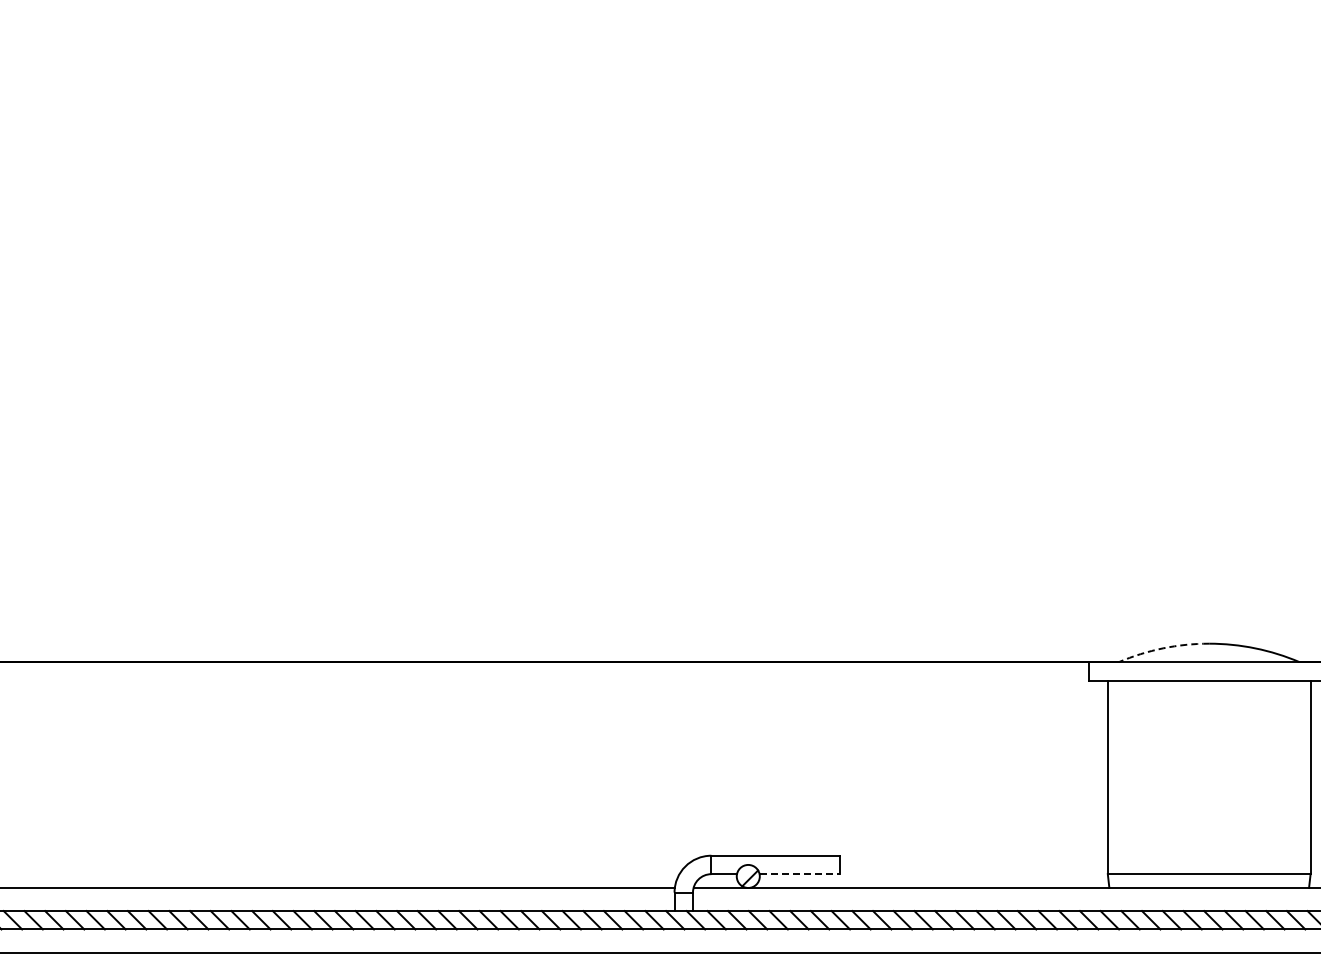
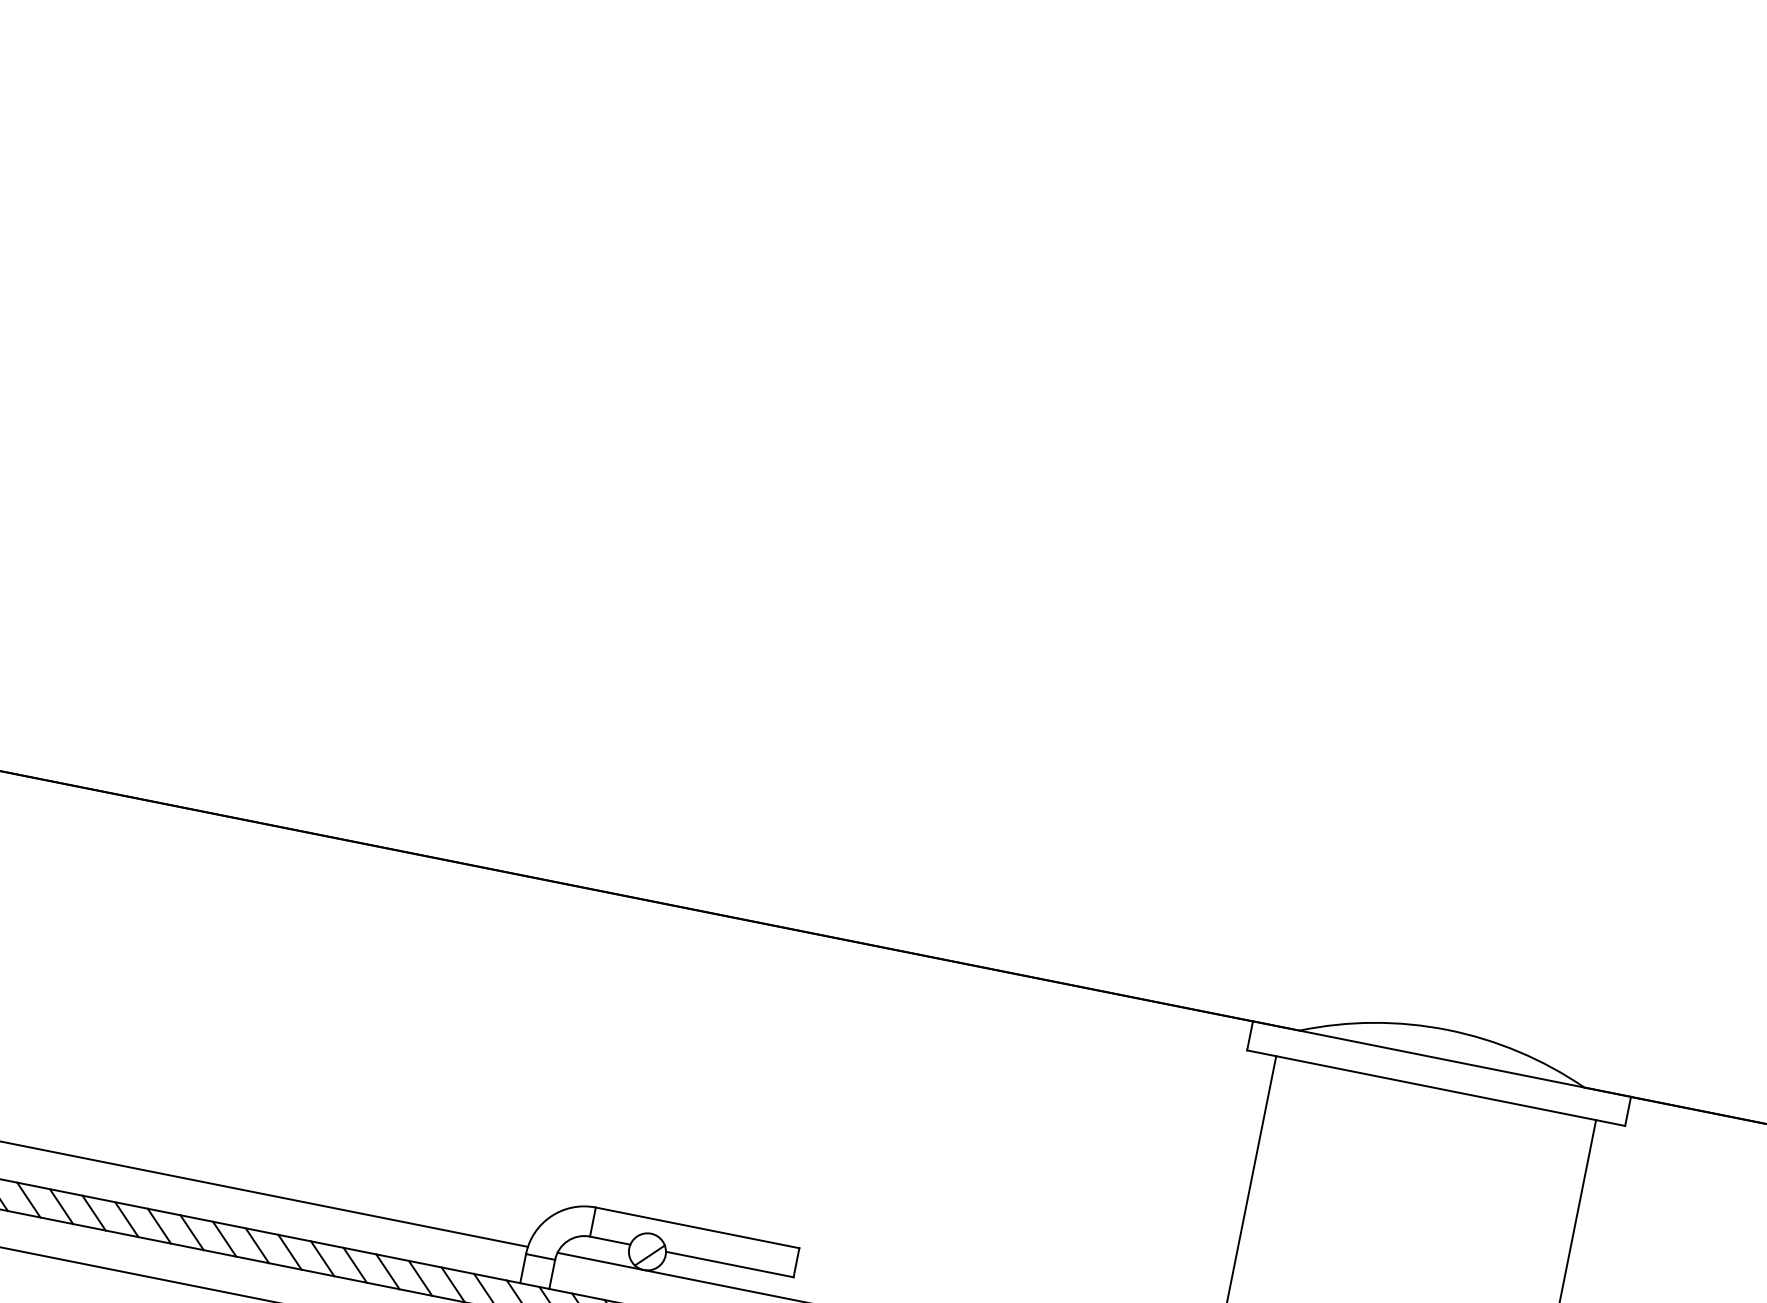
arc: (1163, 648) -> (1374, 1023), dashed -> solid
line: (800, 874) -> (730, 1265), dashed -> solid

